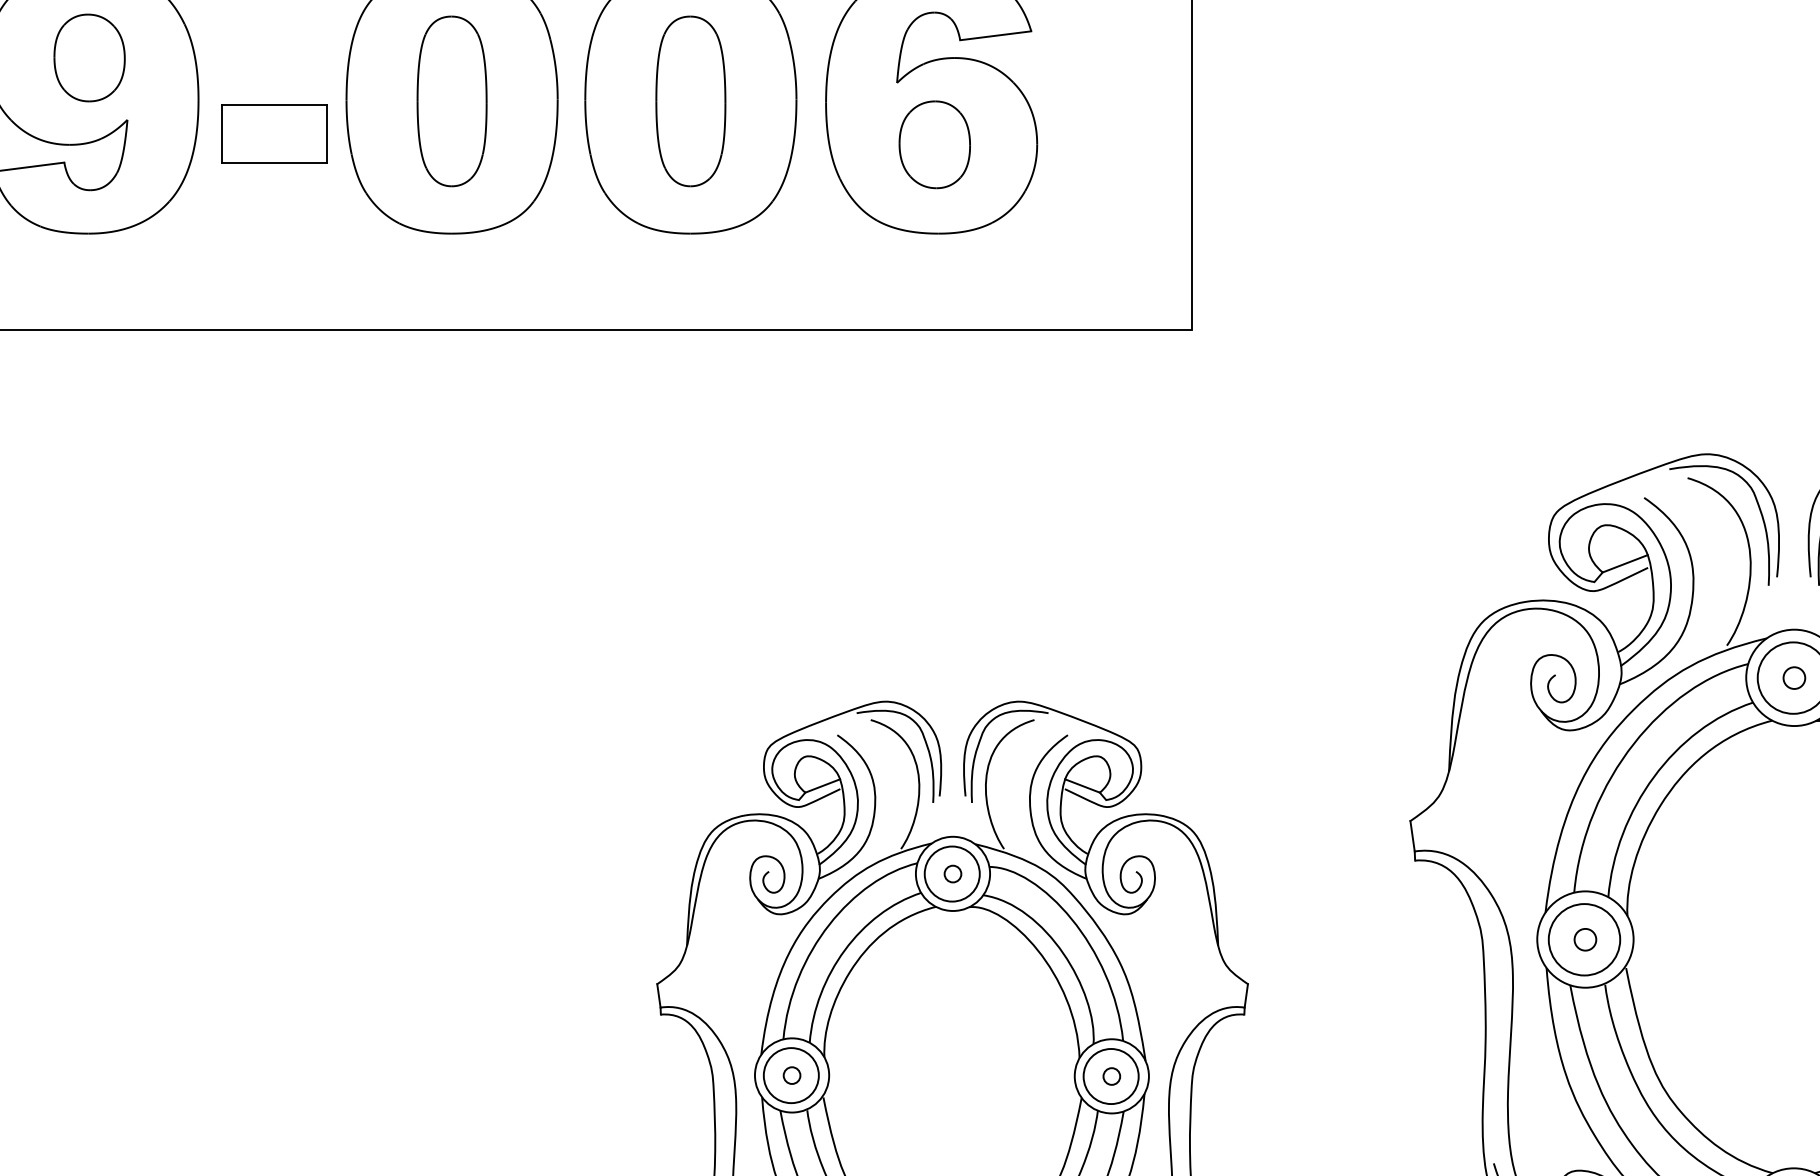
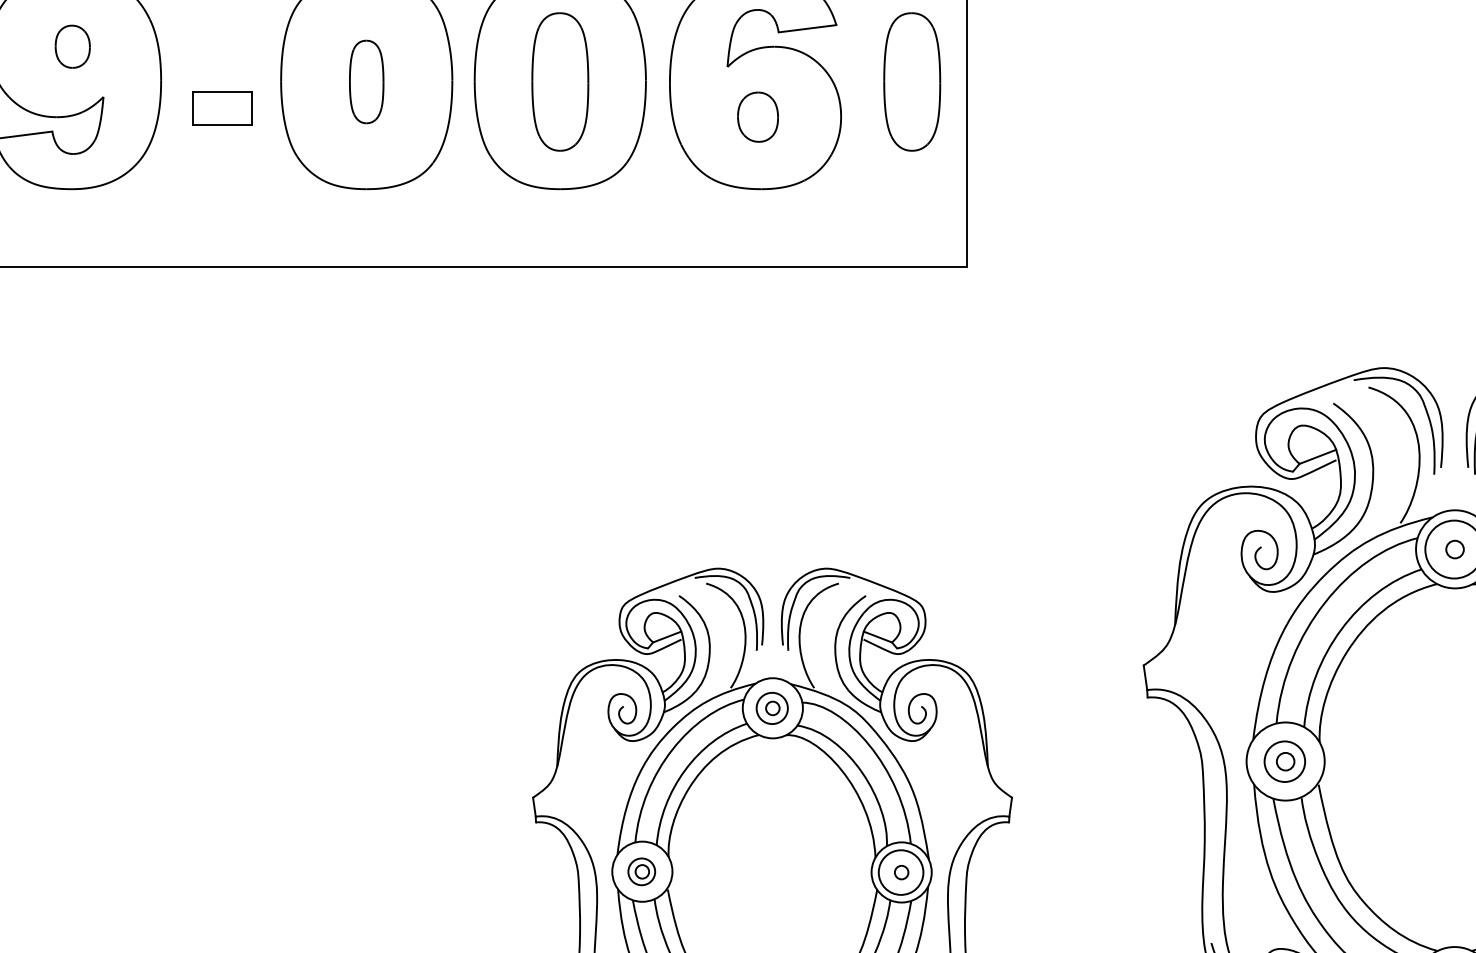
part: (89, 57) -> (72, 46), size x0.6
part: (451, 101) -> (366, 82), size x0.6
part: (1124, 101) -> (911, 82), added
part: (274, 133) -> (222, 107), size x0.7
part: (934, 144) -> (757, 116), size x0.7
circle: (951, 873) -> (771, 707), size x0.7
circle: (1584, 939) -> (1284, 761), size x0.7
circle: (790, 1075) -> (641, 871), size x0.6

